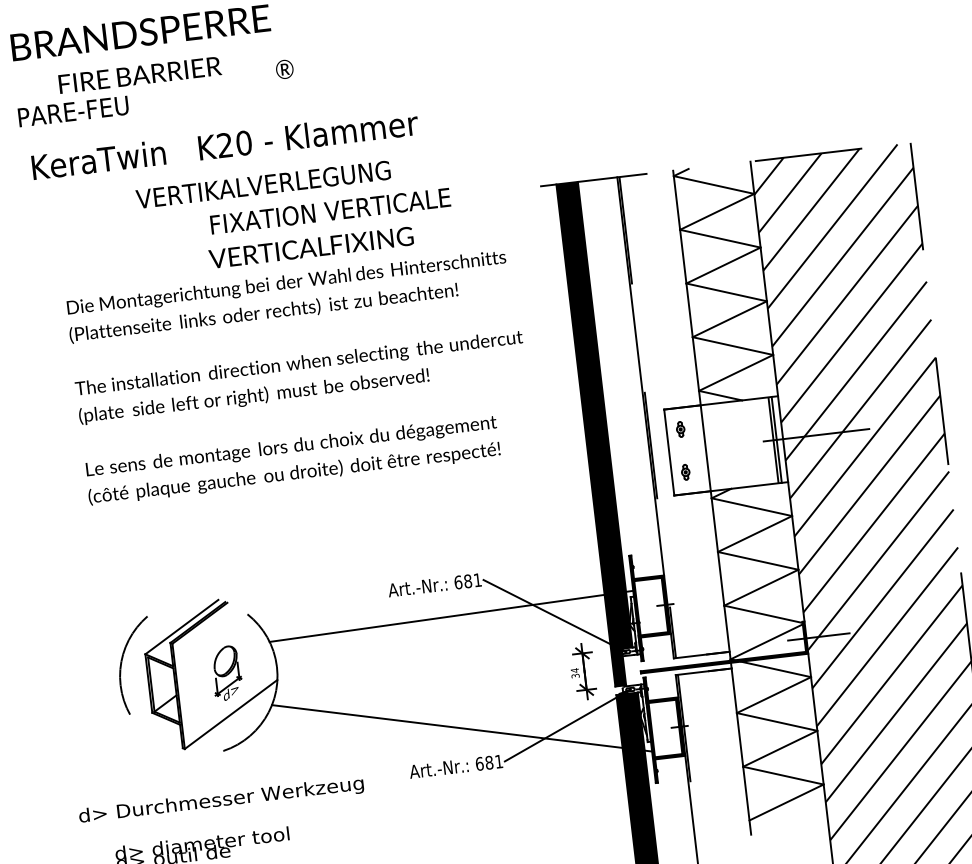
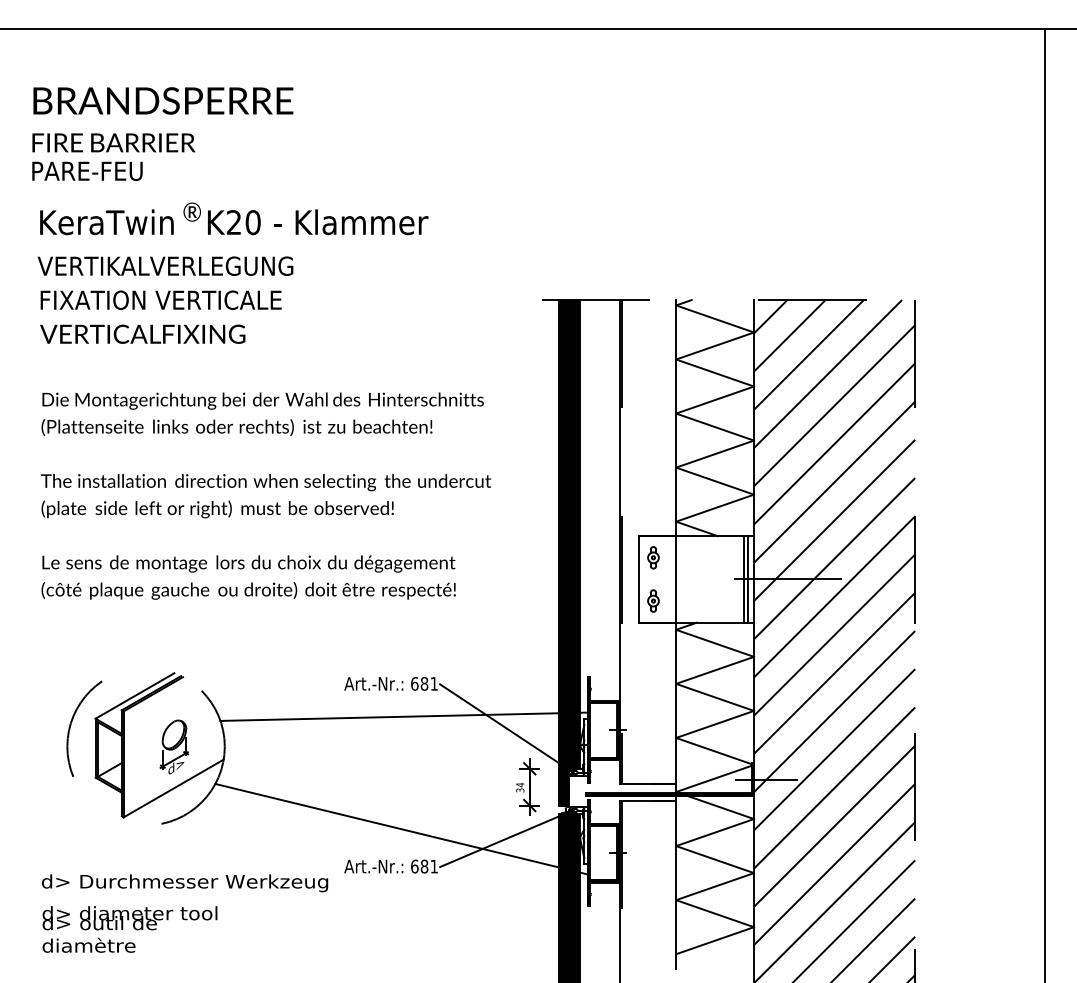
text: (283, 68) -> (191, 211), moved
text: (139, 74) -> (113, 142), moved
text: (263, 184) -> (165, 265), moved
text: (329, 210) -> (160, 299), moved
text: (310, 247) -> (142, 333), moved
text: (301, 377) -> (266, 495), moved
part: (680, 429) -> (653, 557), size x1.43
part: (685, 471) -> (653, 600), size x1.43
text: (221, 801) -> (185, 883), moved

